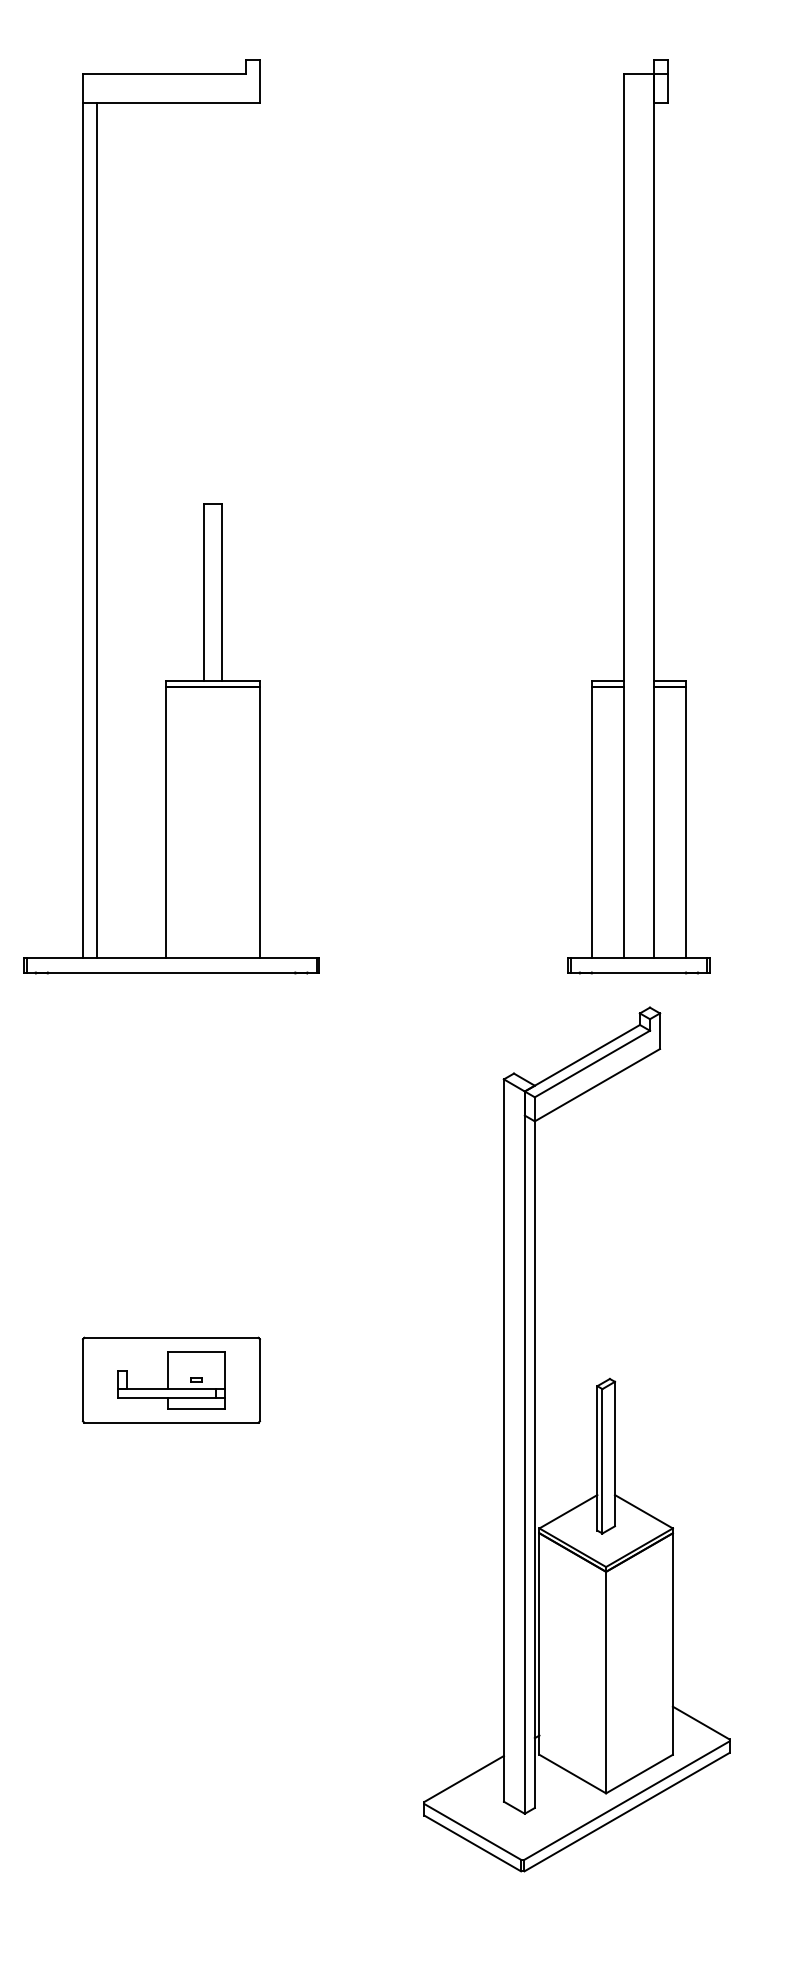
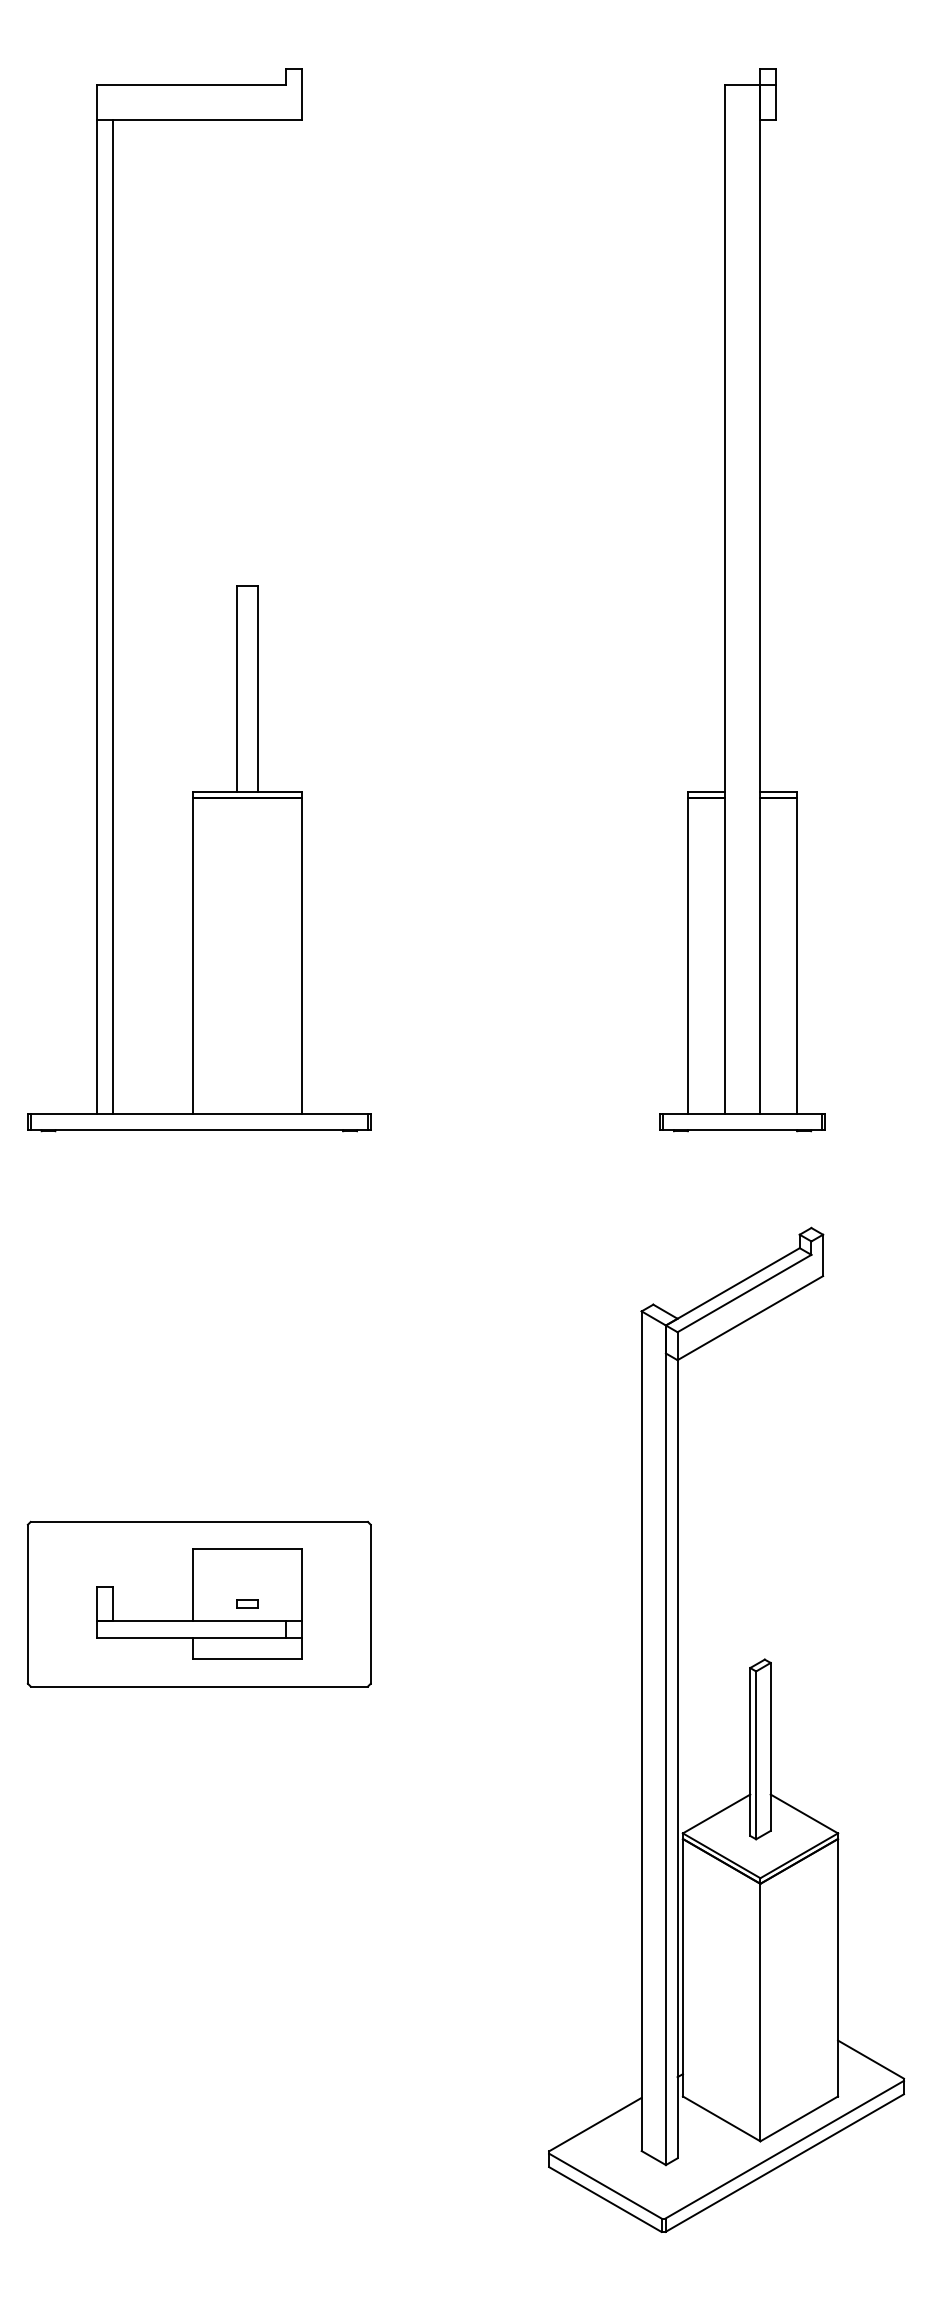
part: (170, 1379) -> (198, 1603), size x1.67
part: (596, 1439) -> (749, 1729), moved

